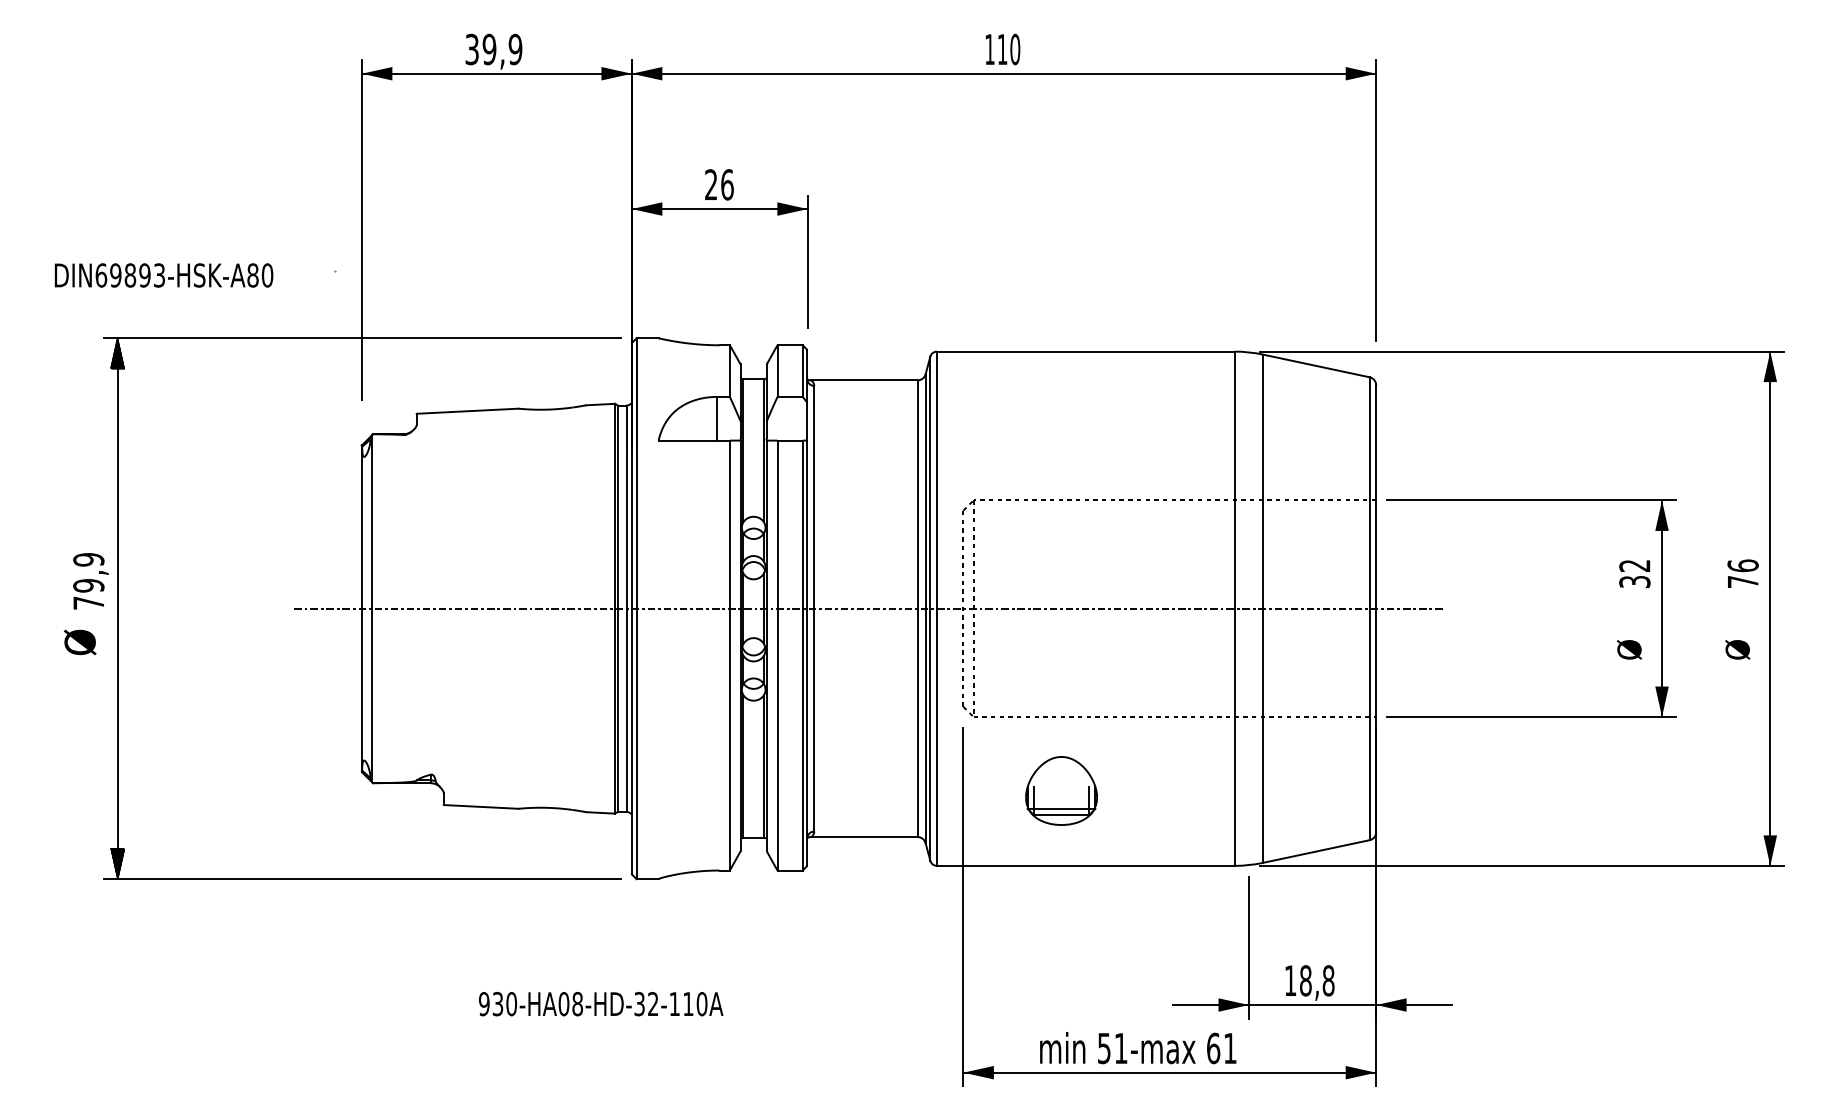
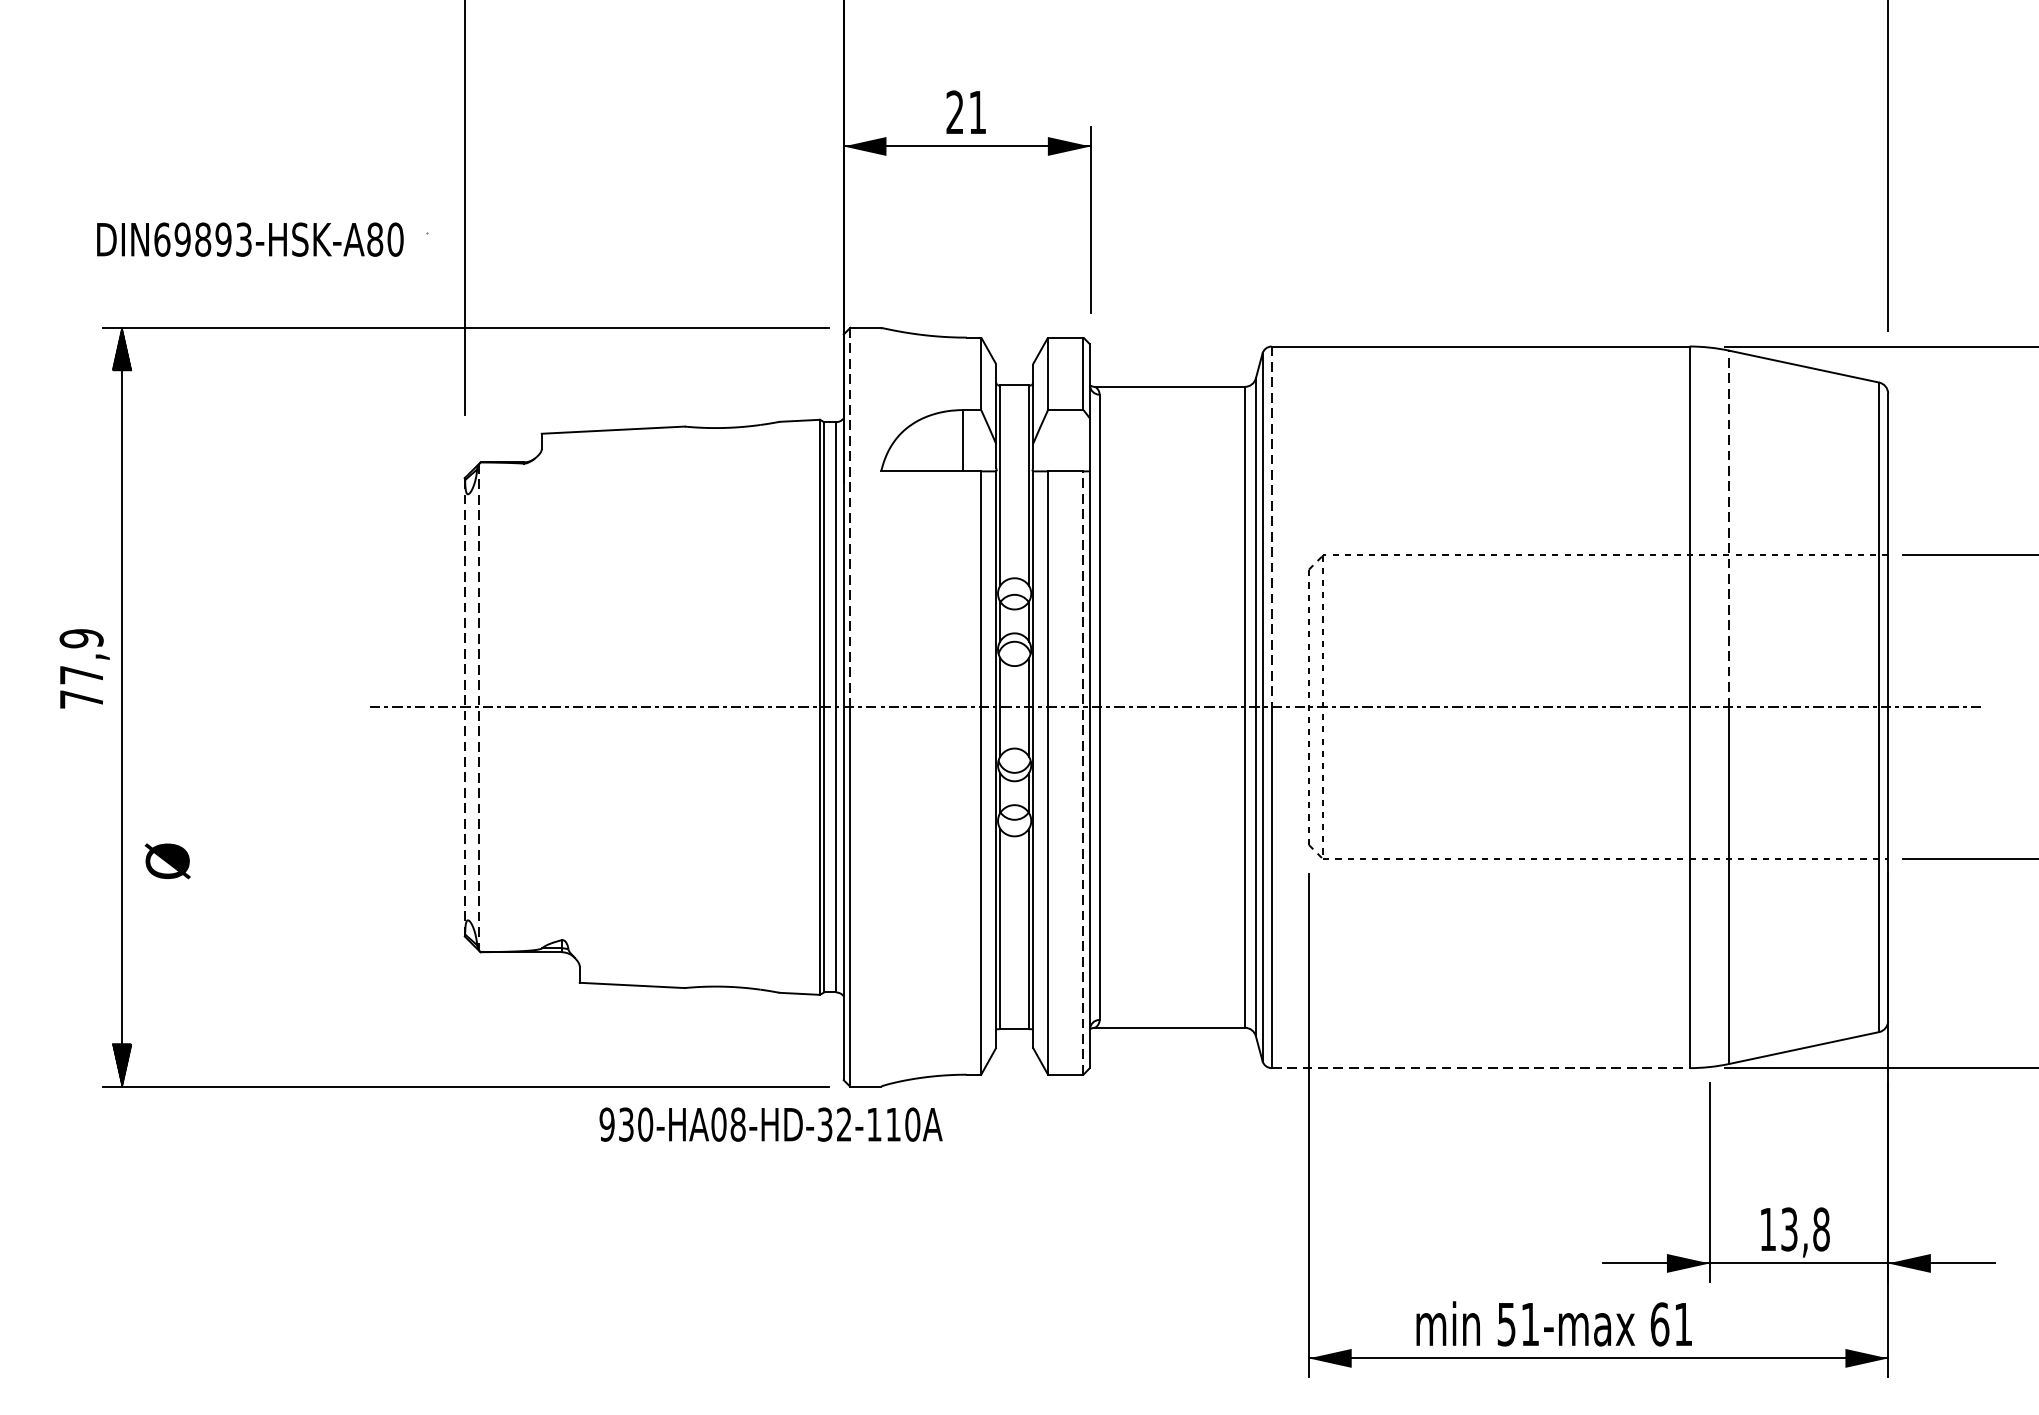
text: (727, 184) -> (977, 111), 26 -> 21
text: (163, 275) -> (249, 239), moved
line: (636, 474) -> (850, 518), solid -> dashed
line: (936, 480) -> (1271, 527), solid -> dashed
line: (1262, 481) -> (1728, 528), solid -> dashed
text: (88, 585) -> (81, 674), 79,9 -> 77,9
line: (361, 608) -> (464, 706), solid -> dashed
line: (372, 609) -> (479, 708), solid -> dashed
text: (79, 642) -> (166, 861), moved
line: (802, 655) -> (1083, 772), solid -> dashed
part: (1061, 790) -> (1446, 962), removed
line: (1085, 865) -> (1480, 1067), solid -> dashed
text: (1305, 980) -> (1788, 1229), 18,8 -> 13,8
text: (601, 1004) -> (771, 1125), moved

